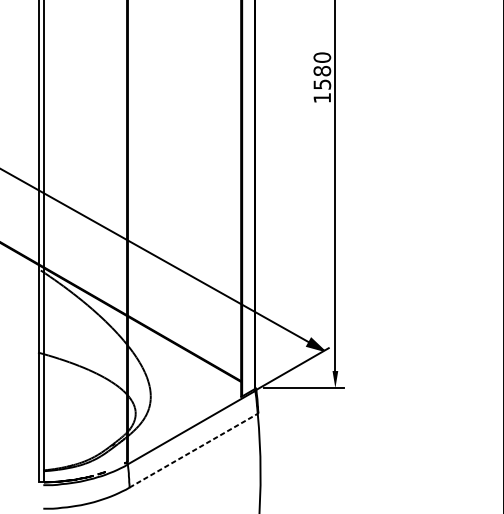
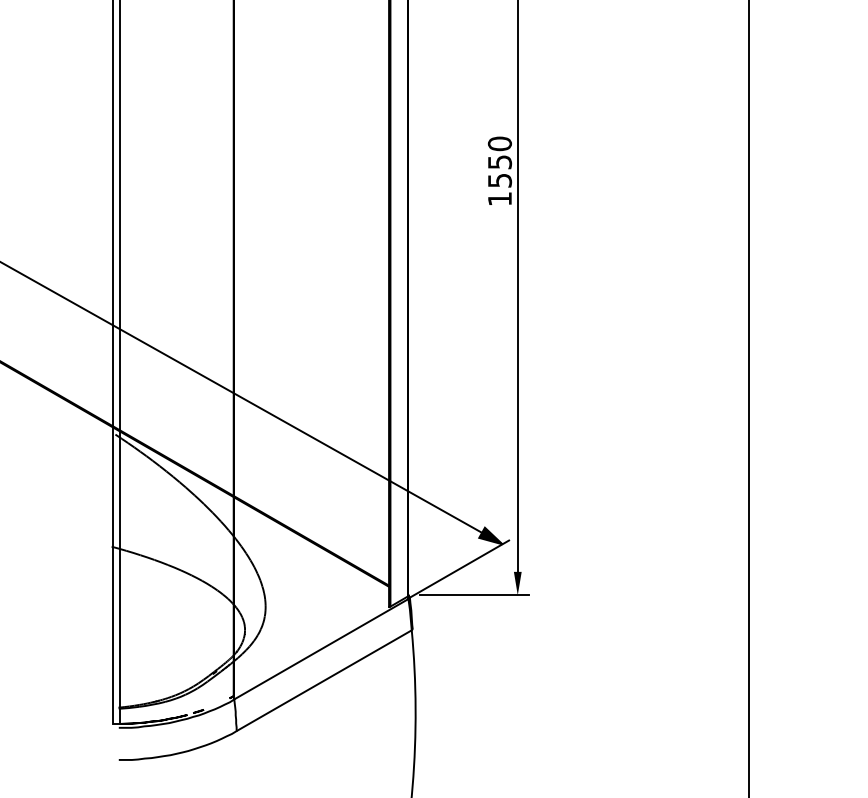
text: (321, 71) -> (499, 162), 1580 -> 1550
line: (193, 450) -> (324, 680), dashed -> solid

